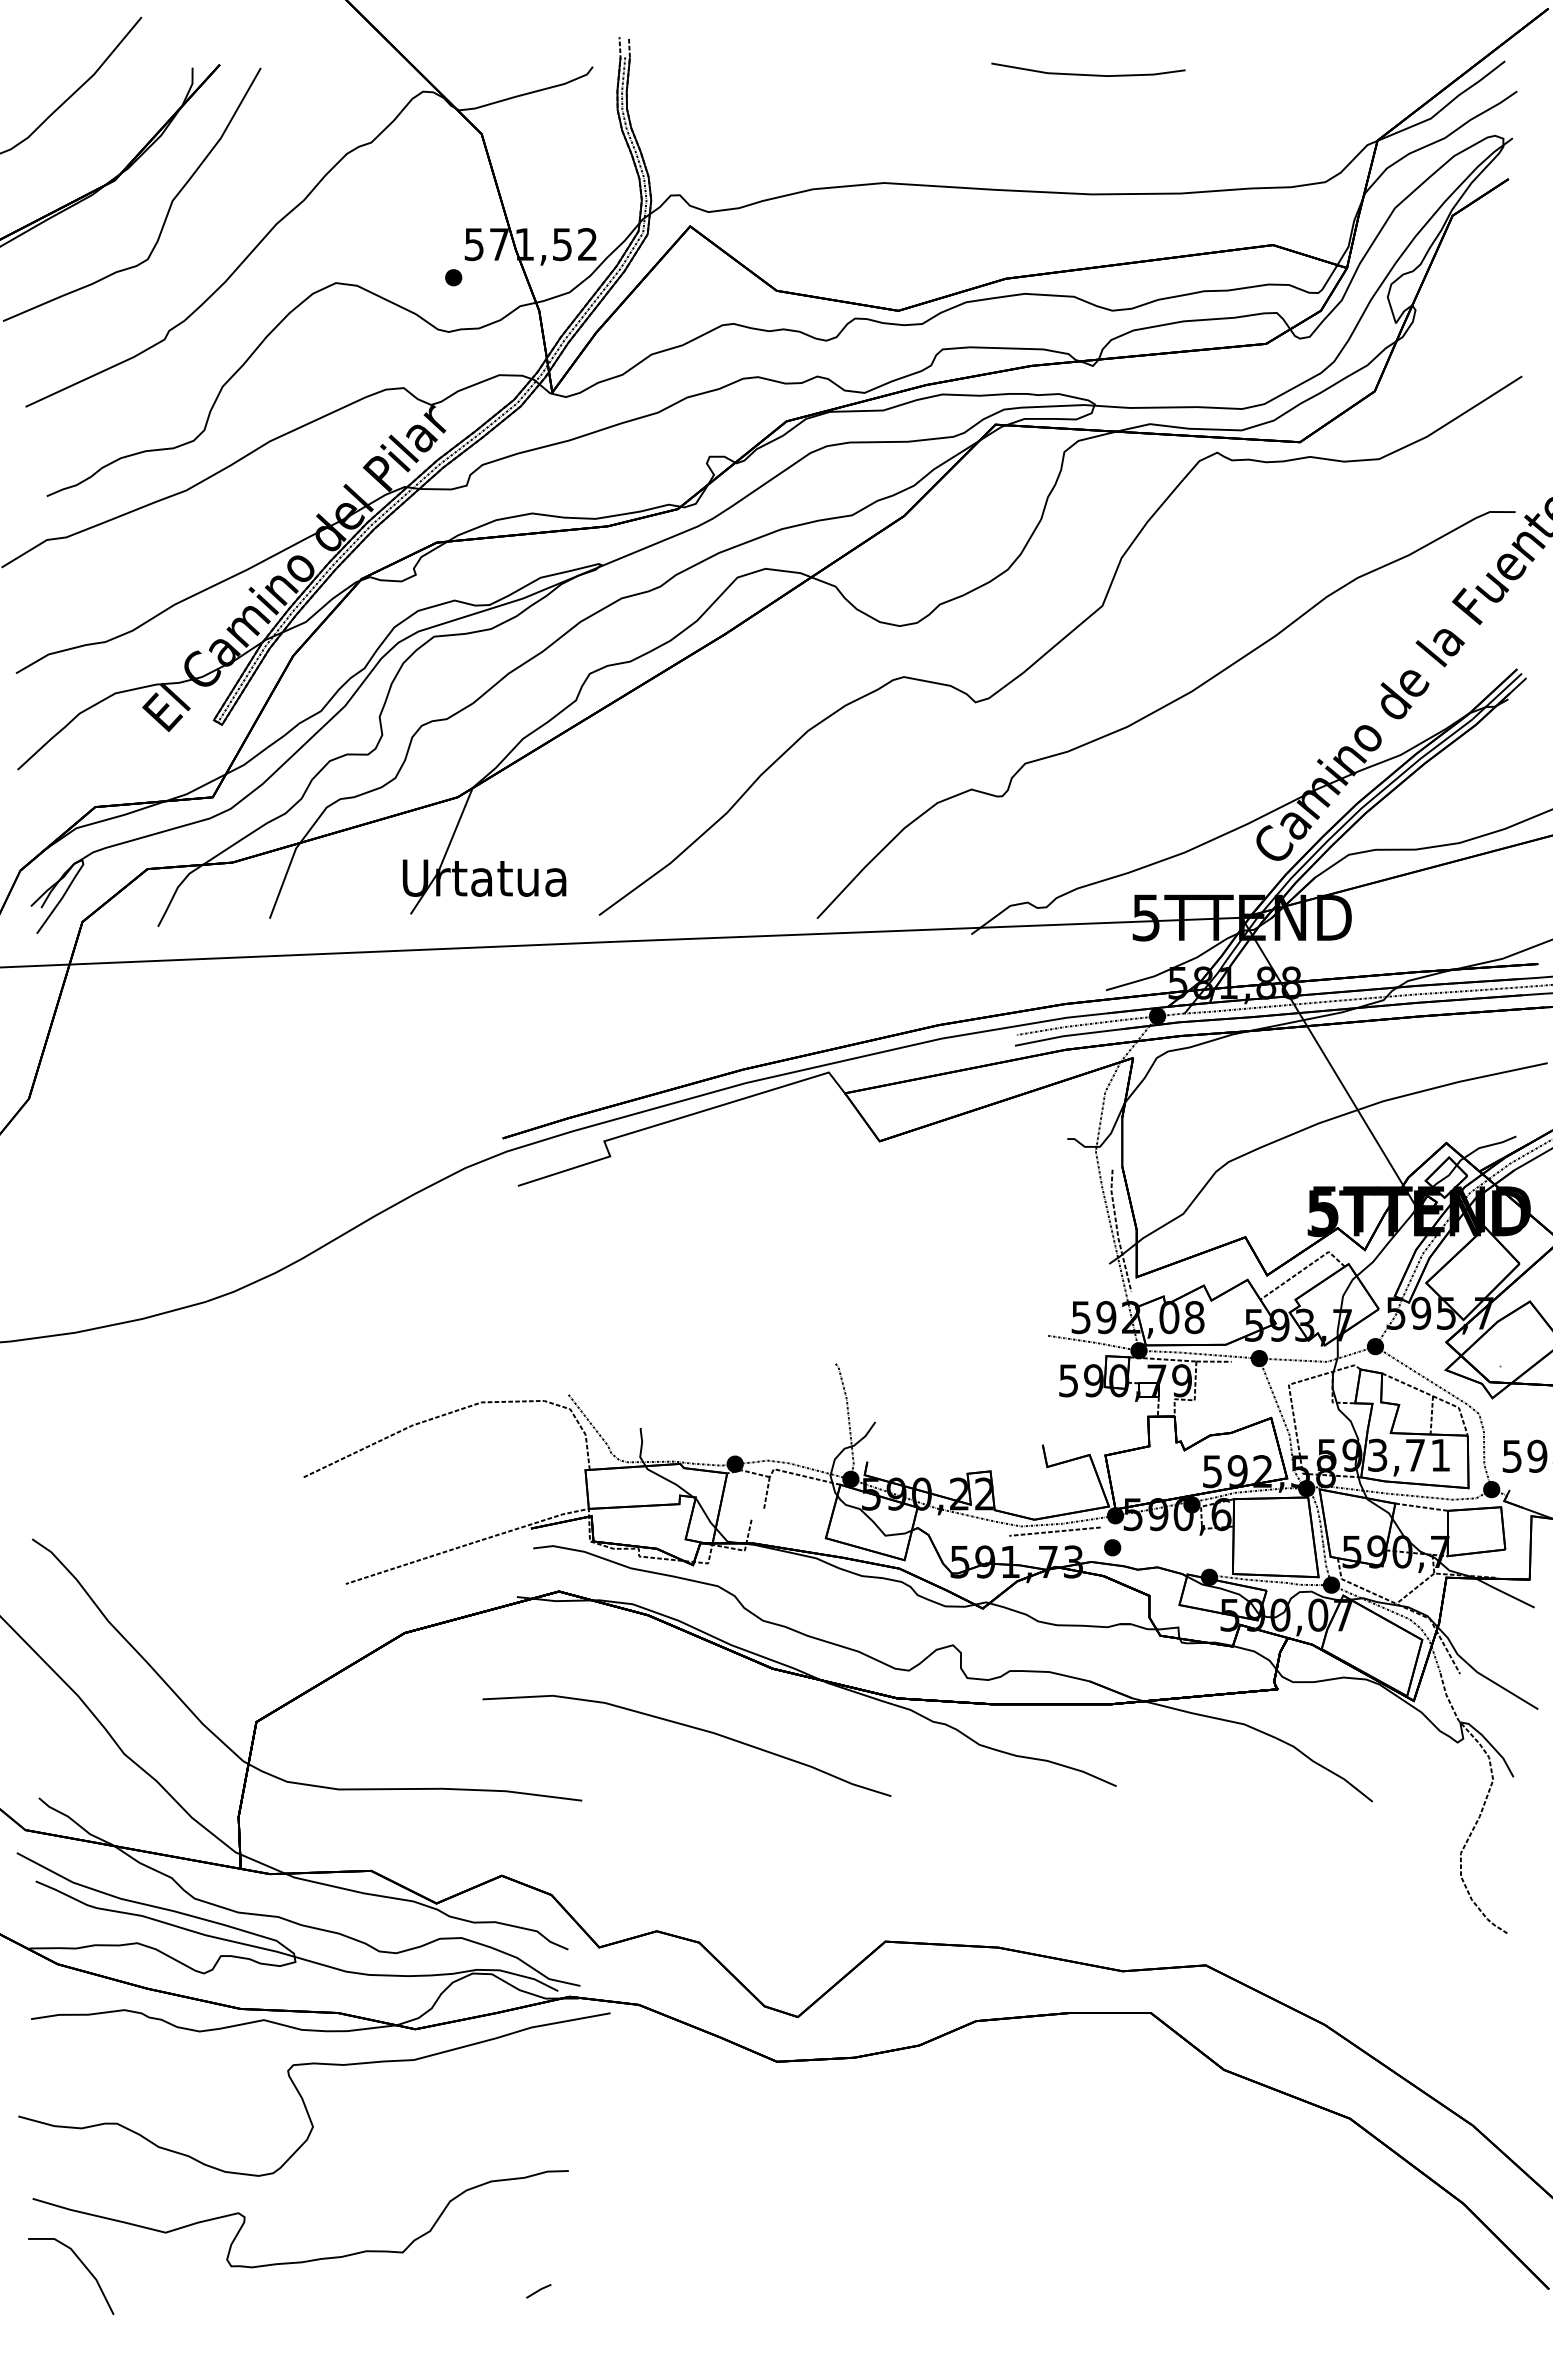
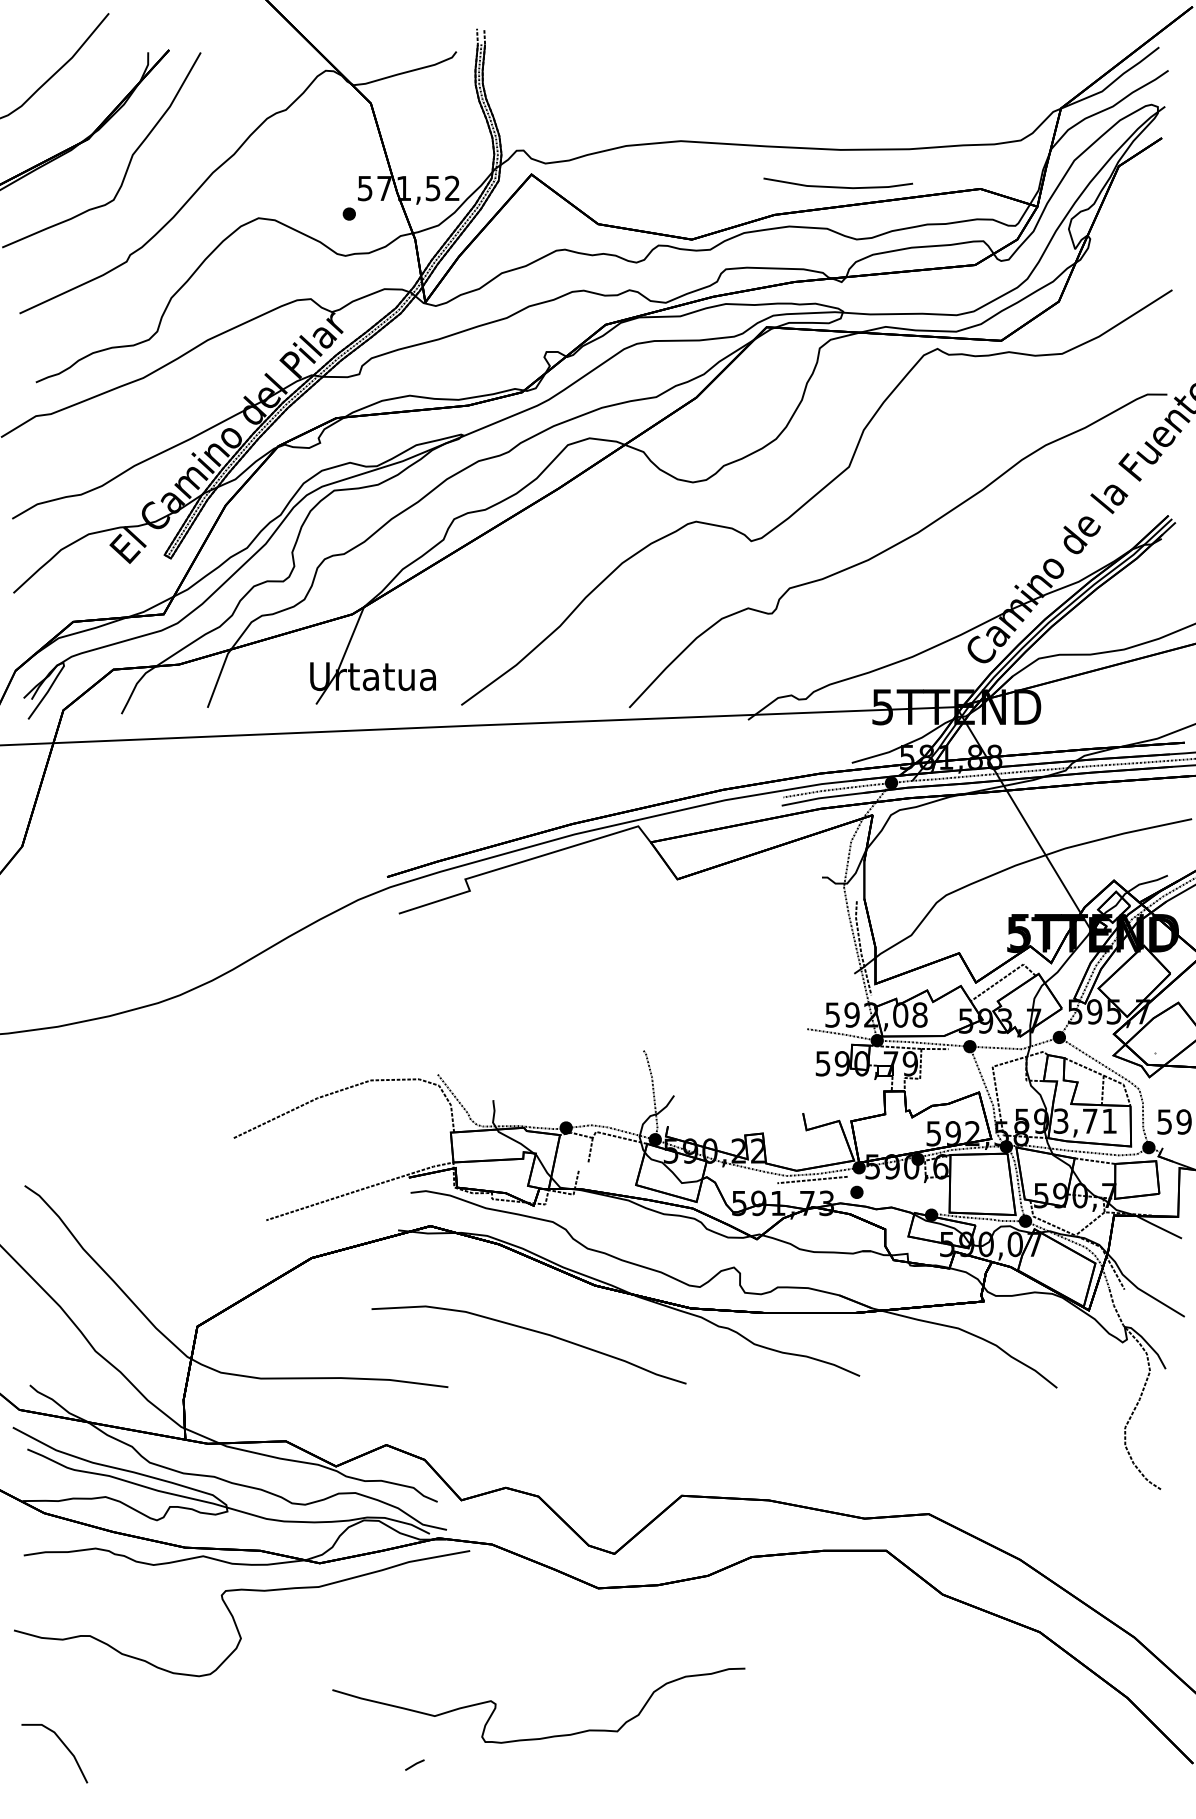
line: (1088, 74) -> (838, 186), moved
curve: (310, 2259) -> (546, 1736), moved

